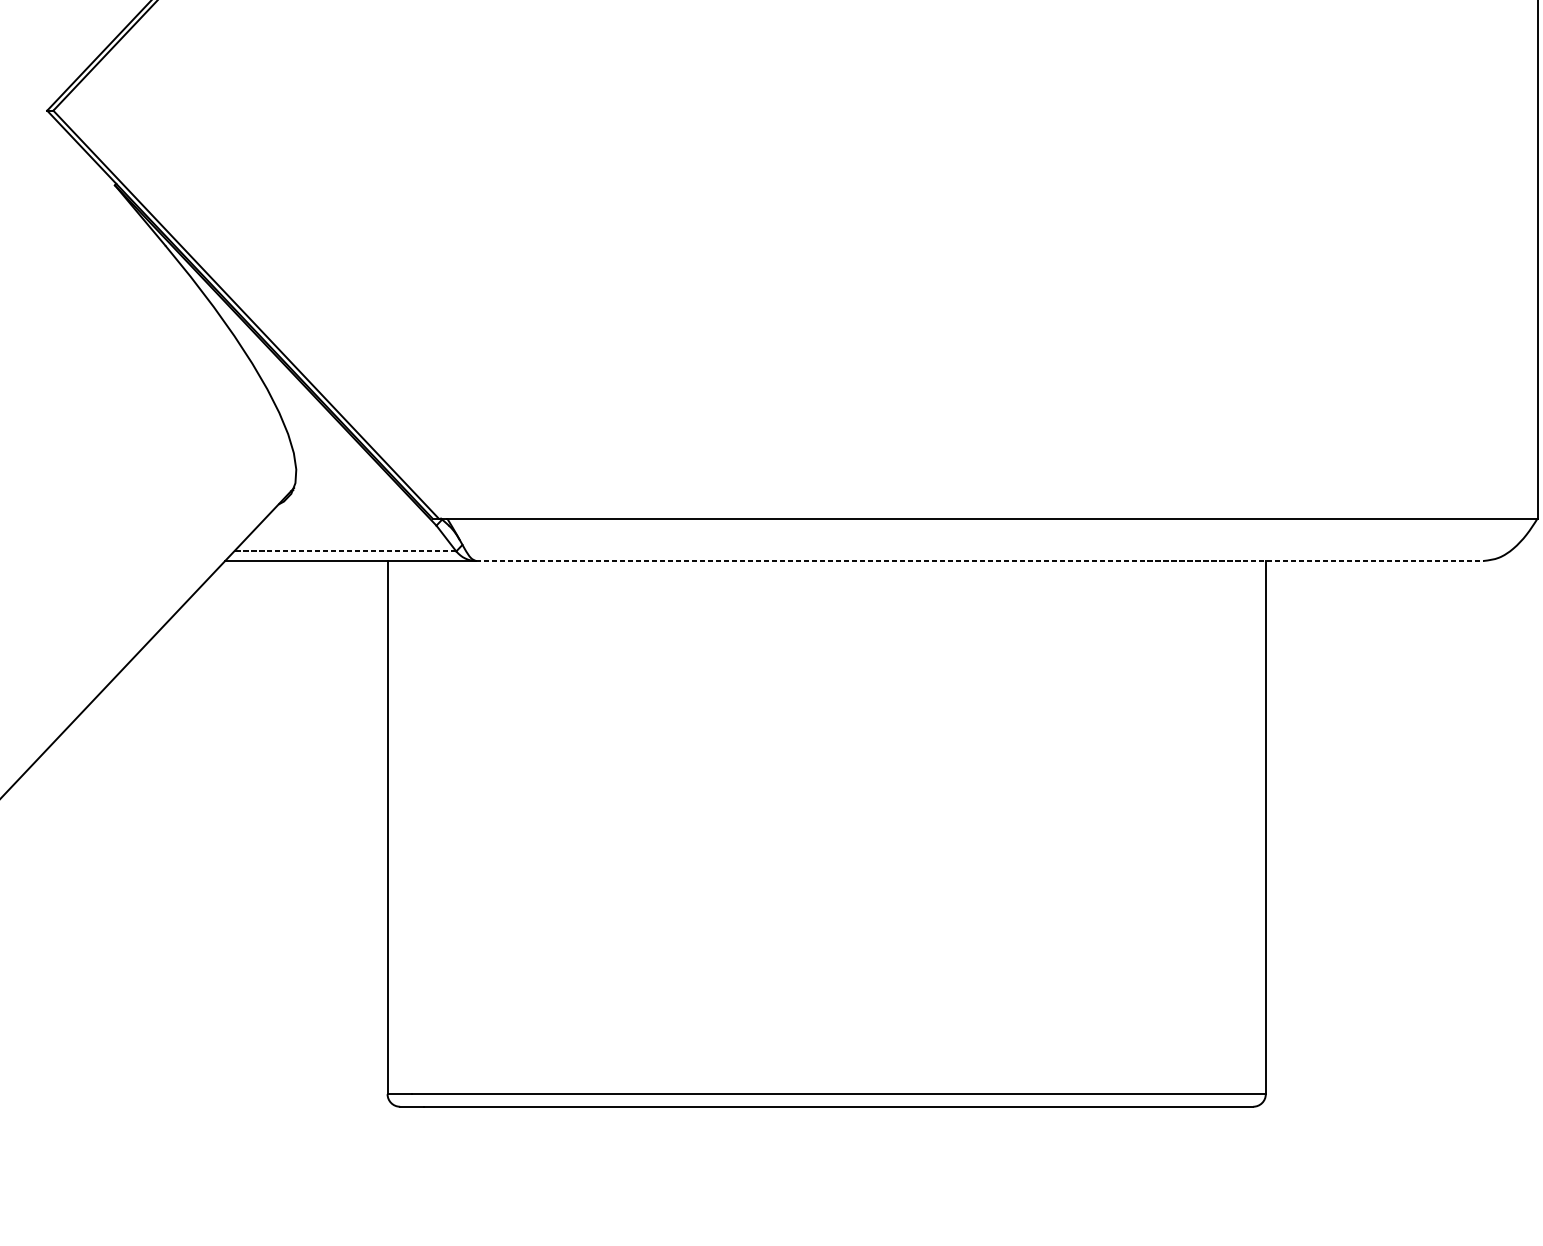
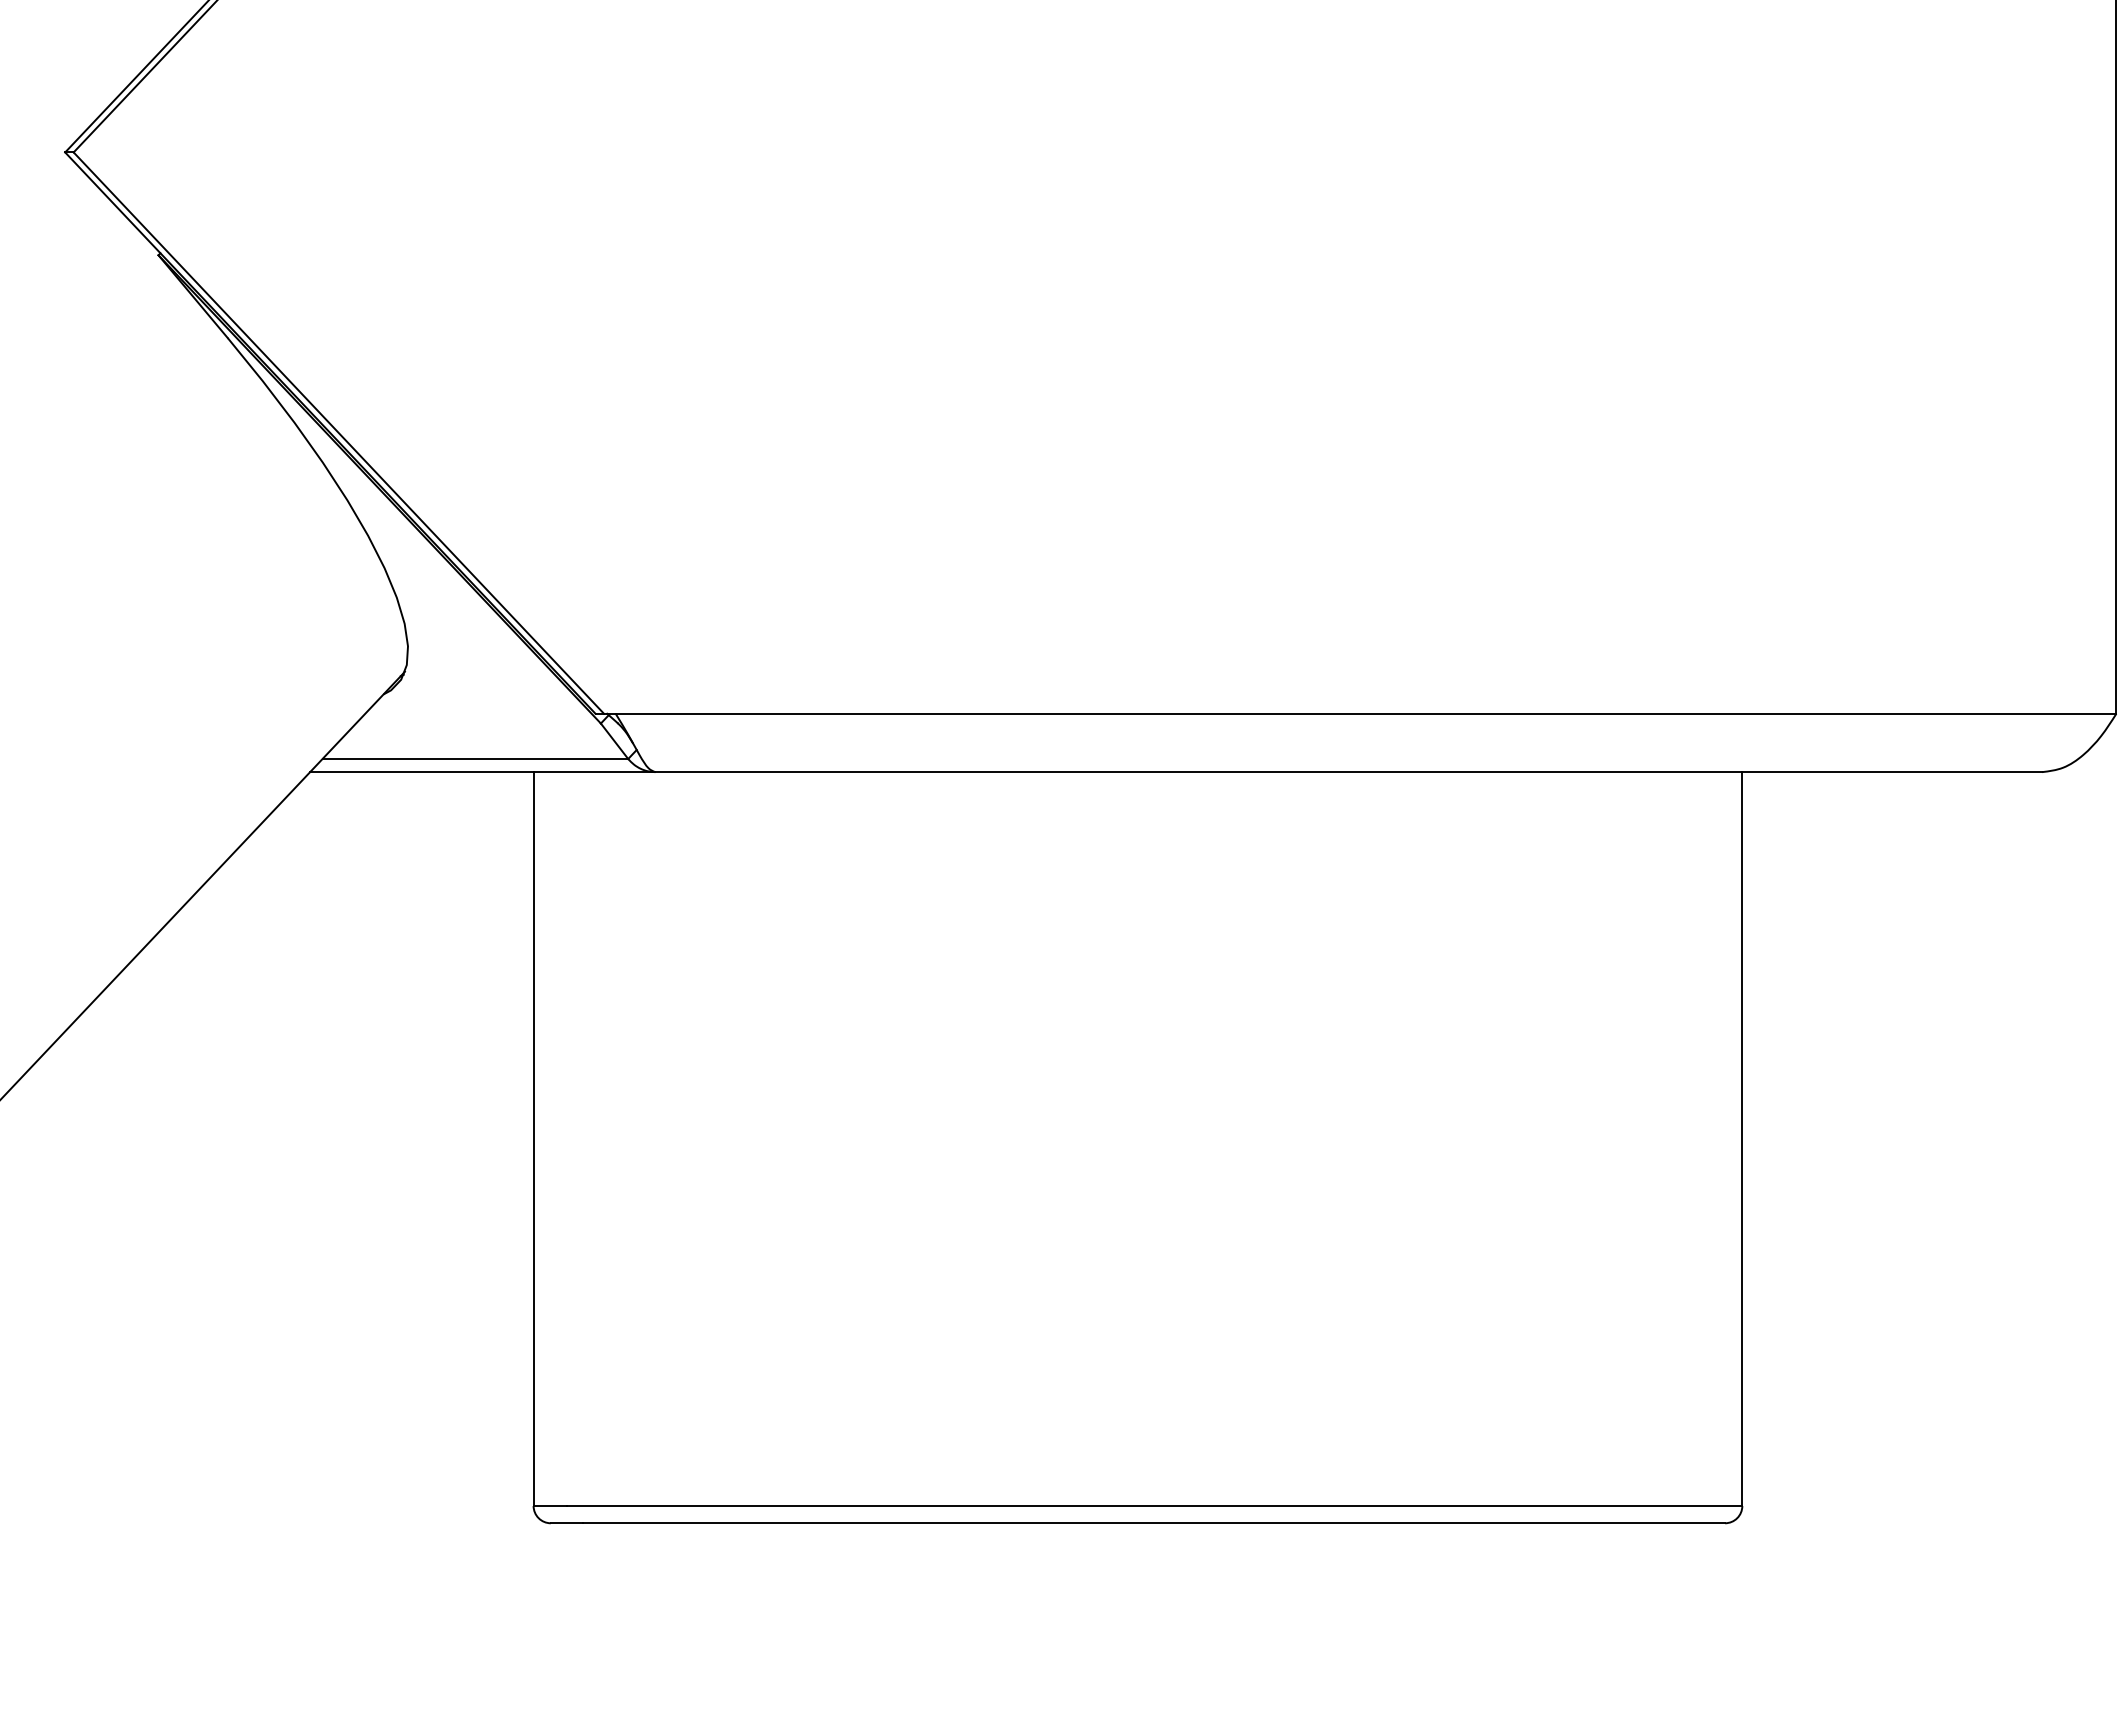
line: (345, 551) -> (475, 759), dashed -> solid
line: (980, 561) -> (1349, 772), dashed -> solid

